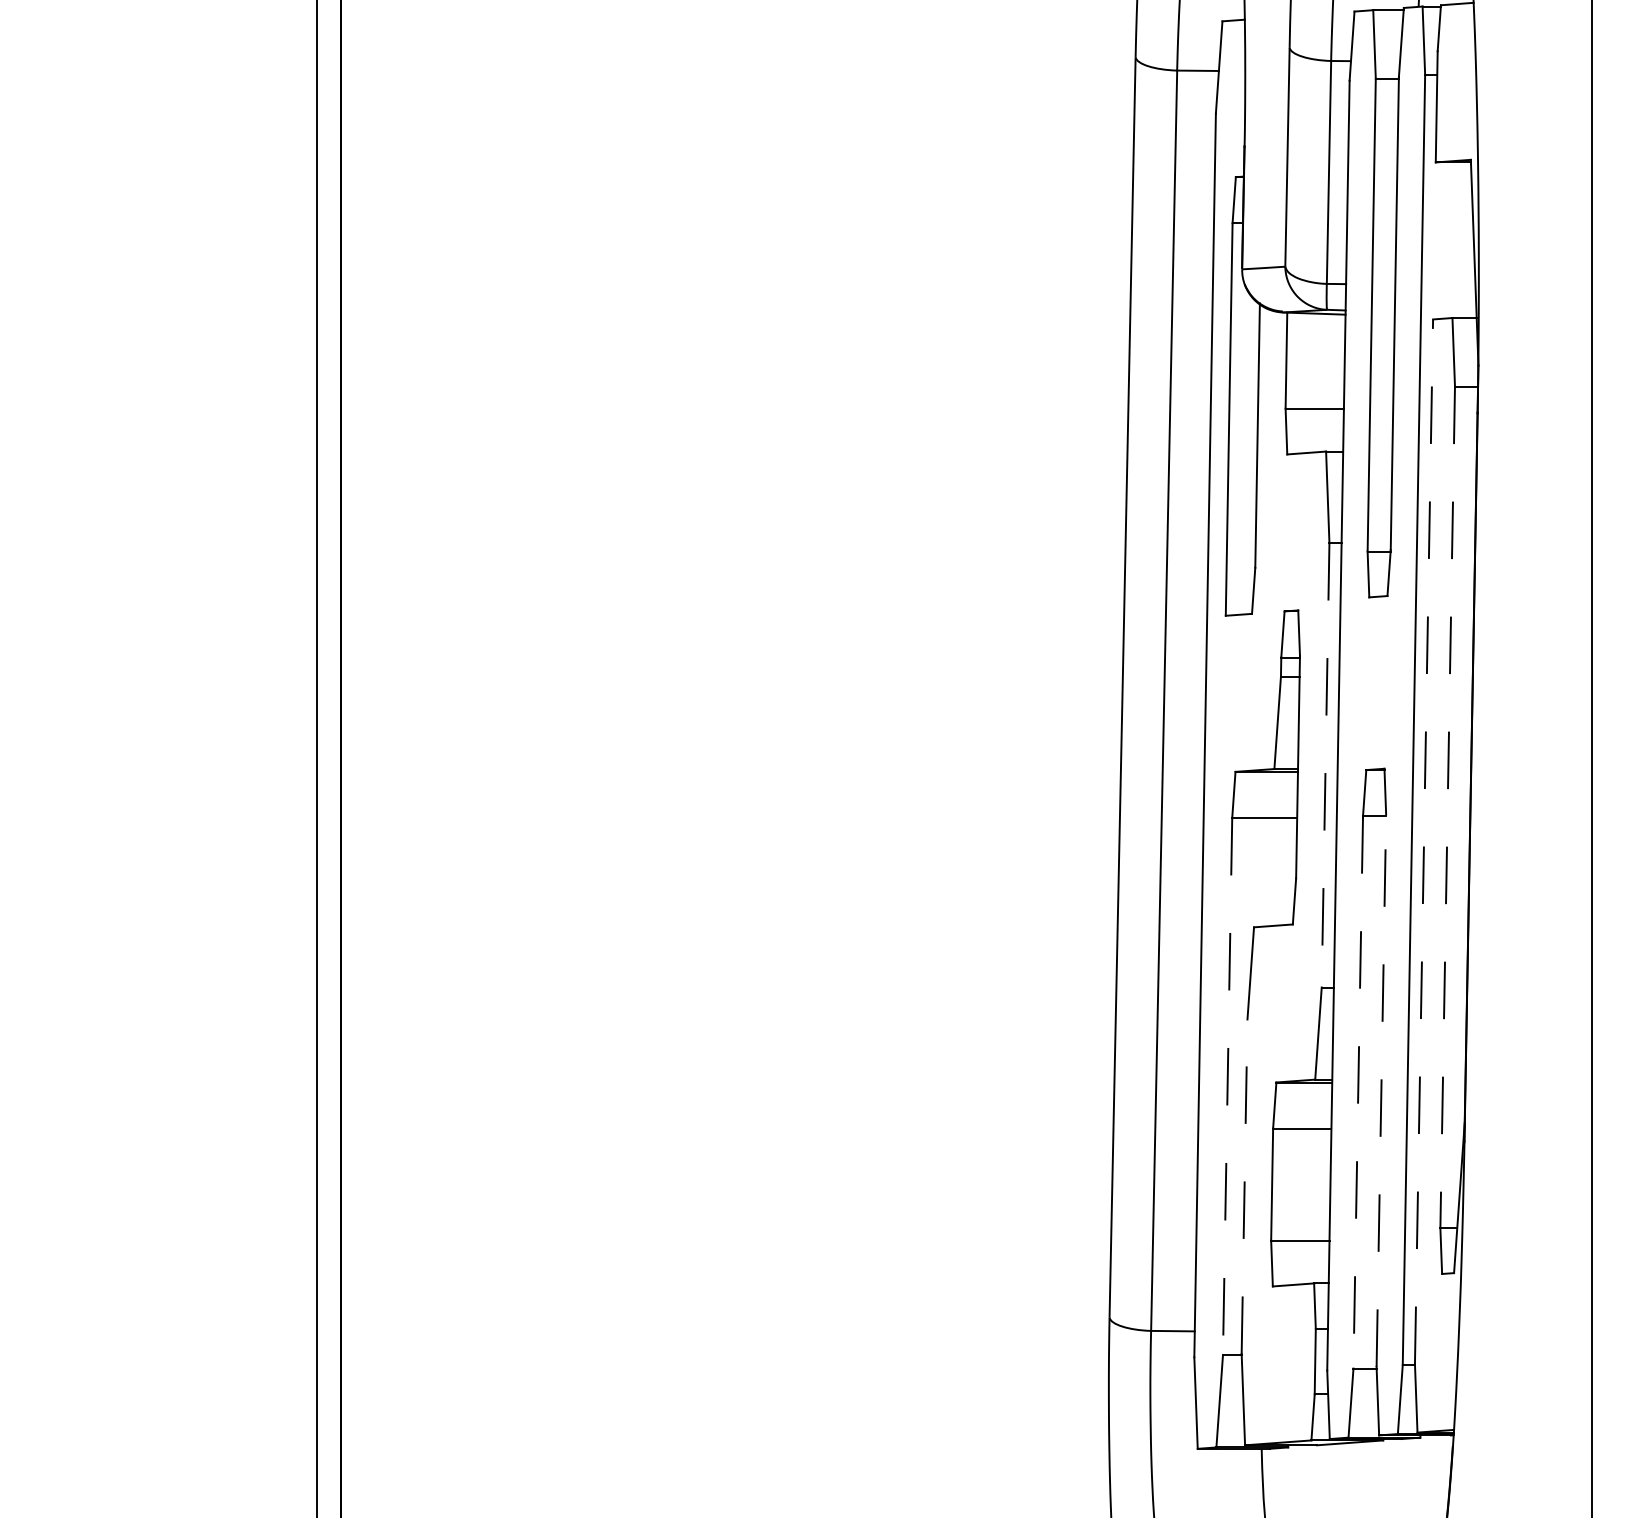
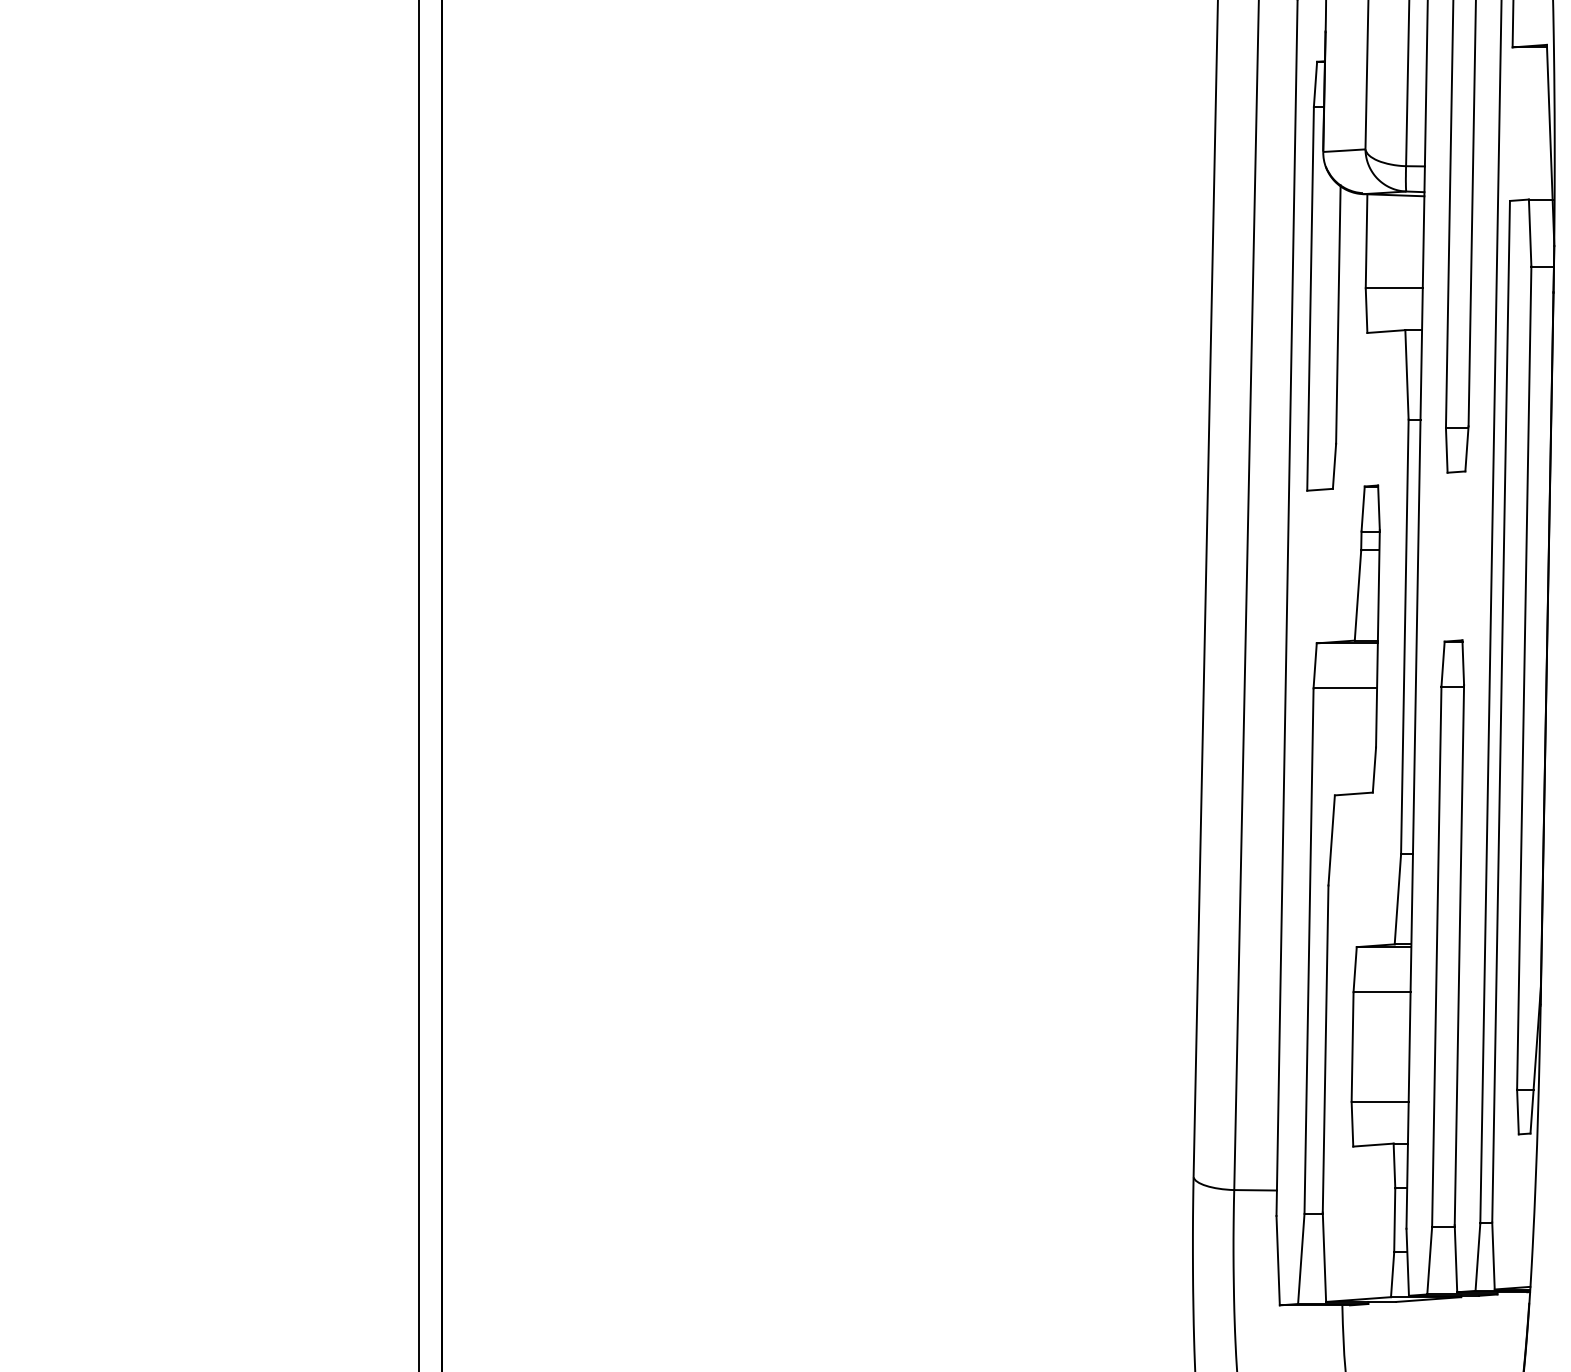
line: (1325, 765) -> (1404, 637), dashed -> solid
line: (1447, 807) -> (1524, 678), dashed -> solid
line: (1424, 841) -> (1501, 711), dashed -> solid
line: (1227, 1086) -> (1308, 951), dashed -> solid
line: (1381, 1090) -> (1459, 954), dashed -> solid
line: (1358, 1092) -> (1437, 956), dashed -> solid
line: (1244, 1186) -> (1325, 1048), dashed -> solid

